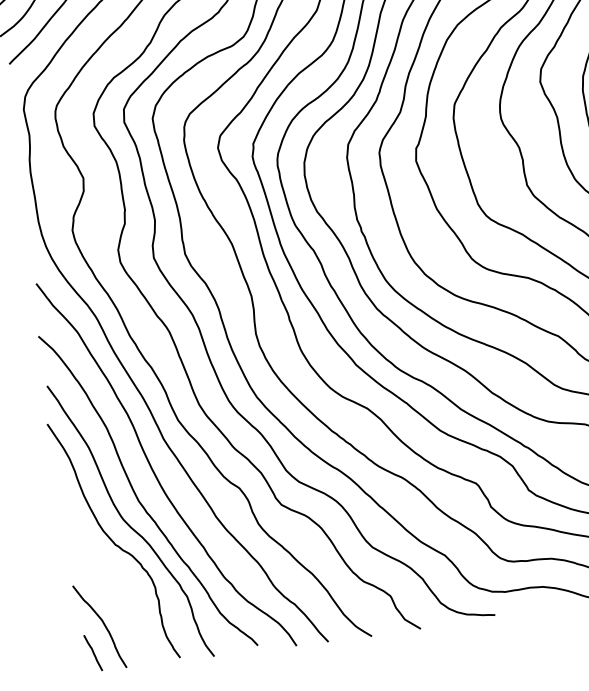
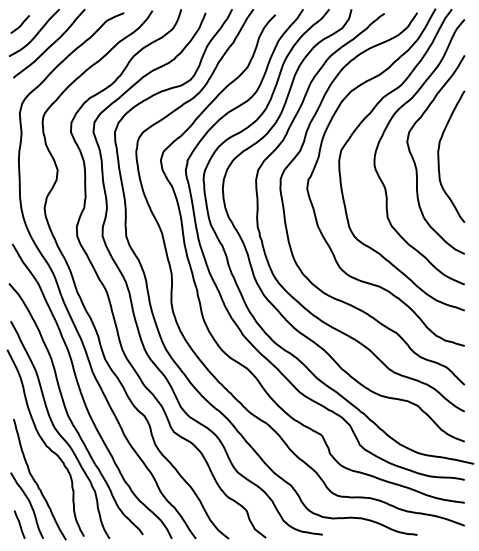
curve: (108, 593) -> (36, 481), added

